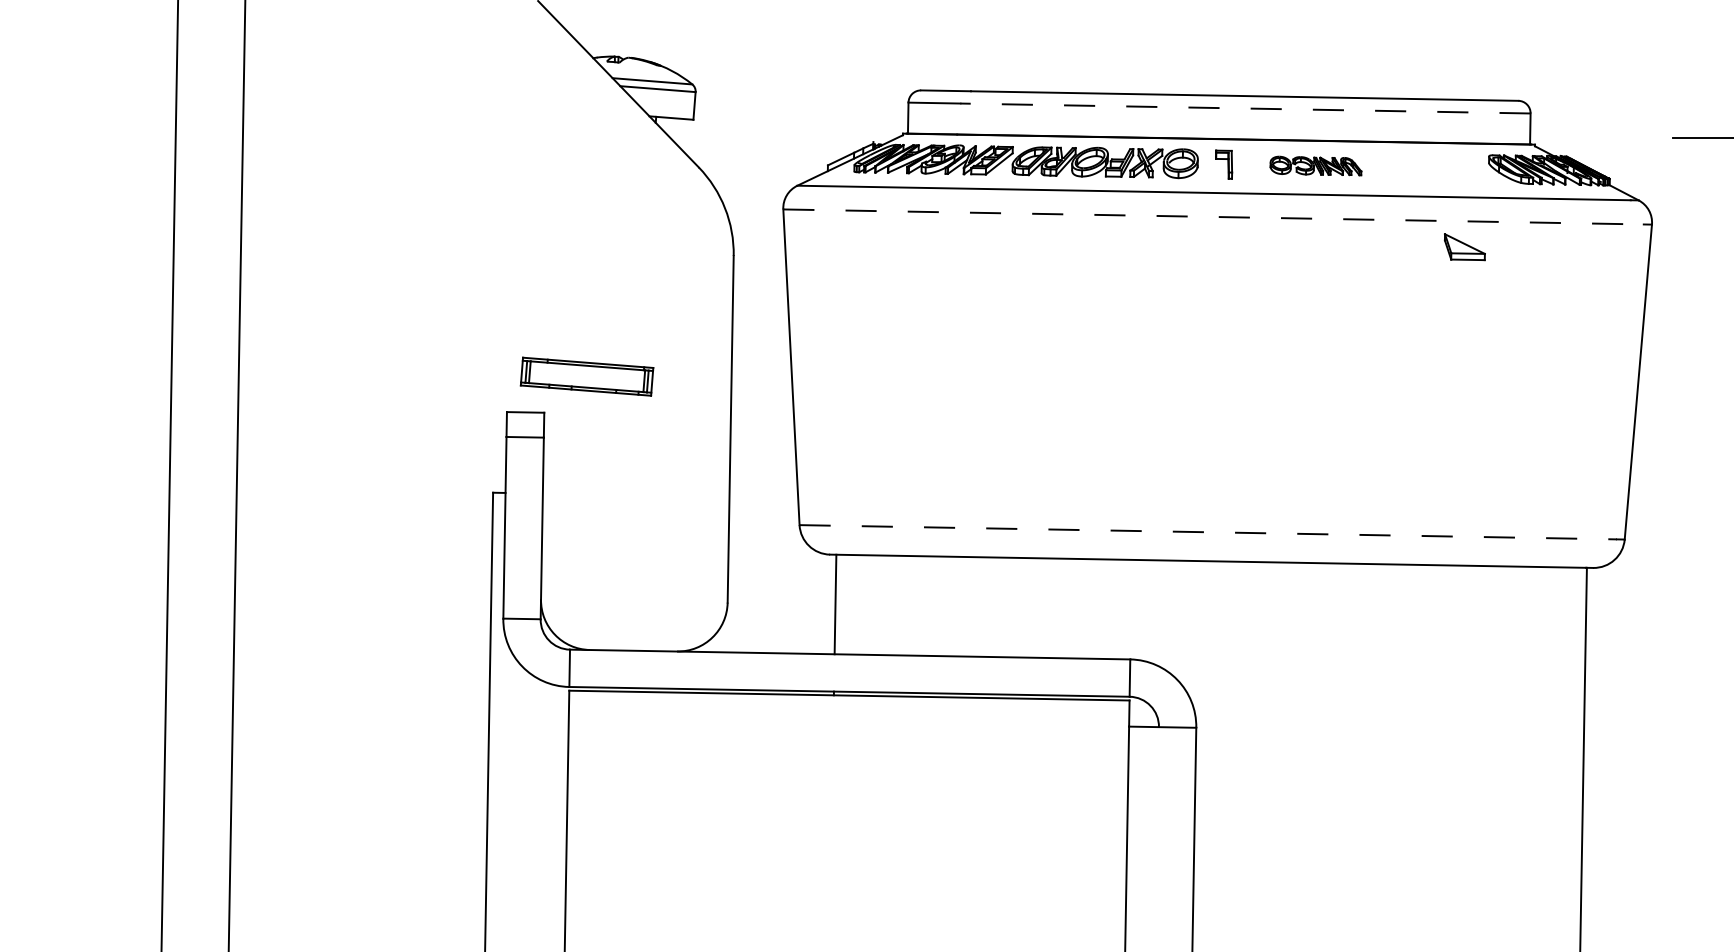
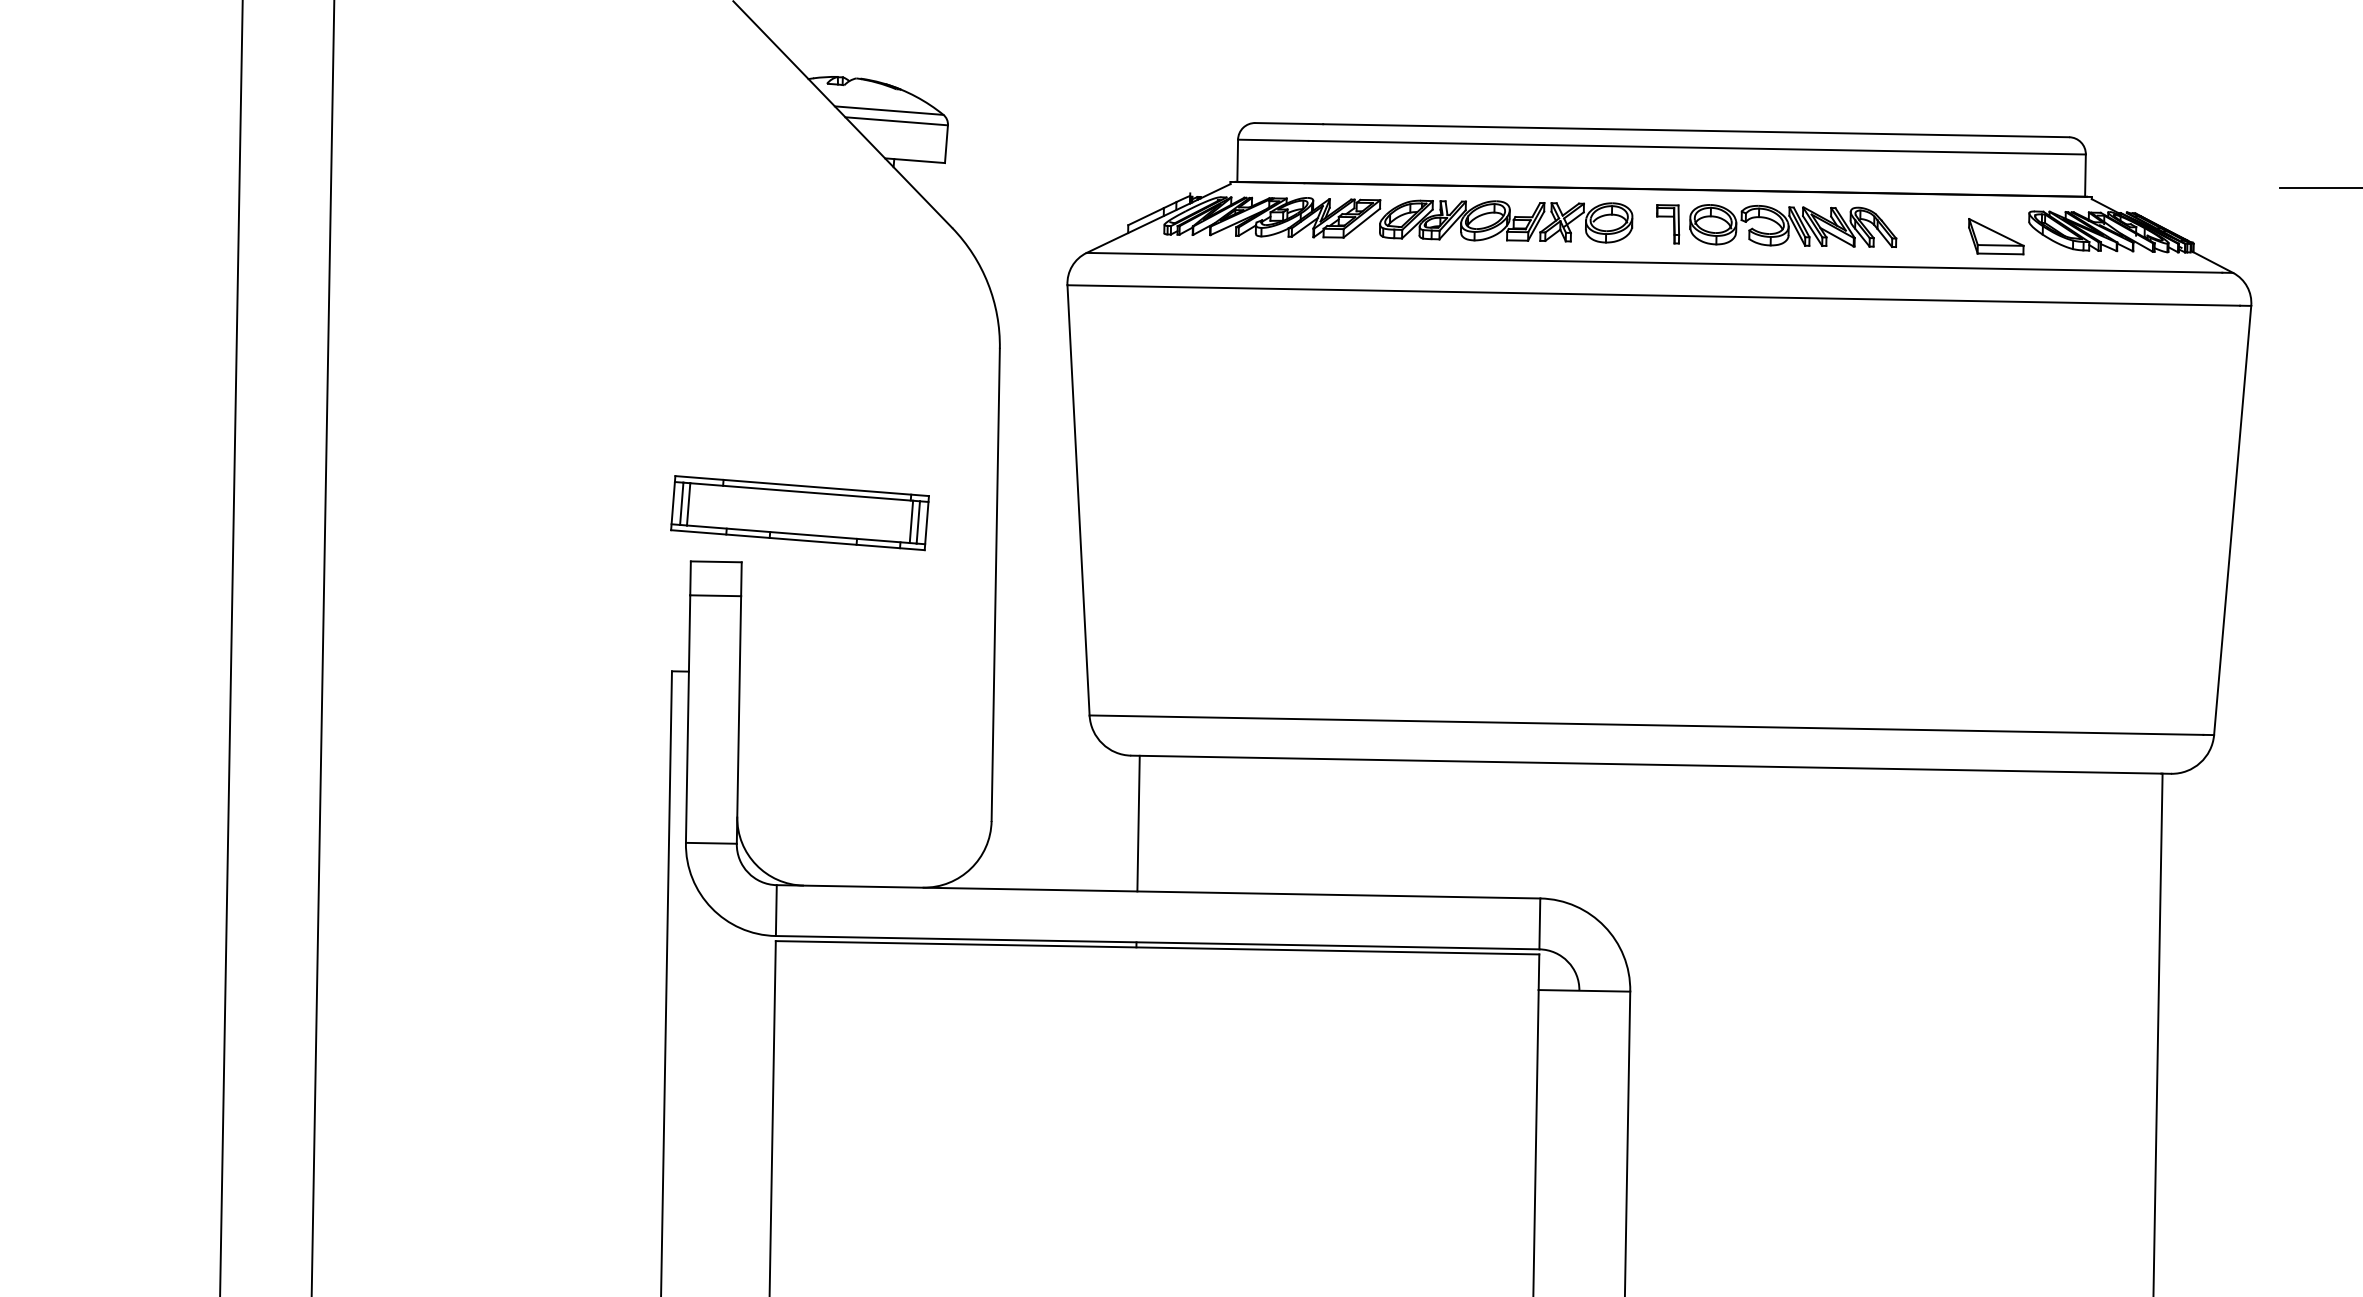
line: (1245, 108) -> (1697, 147), dashed -> solid
part: (1316, 165) -> (1793, 225), size x1.67
line: (1214, 216) -> (1654, 295), dashed -> solid
part: (1465, 247) -> (1996, 236), moved
part: (586, 376) -> (799, 513), size x1.43
line: (1208, 532) -> (1647, 725), dashed -> solid

